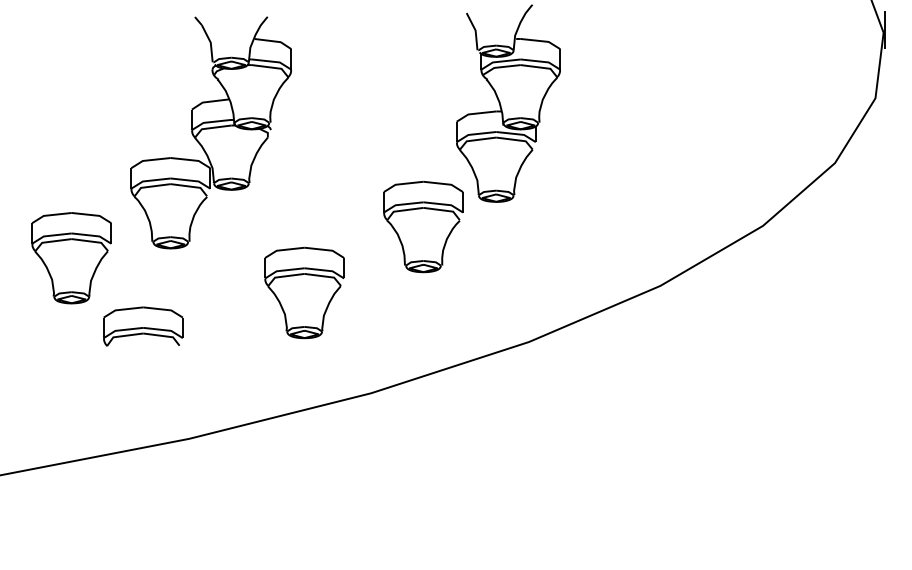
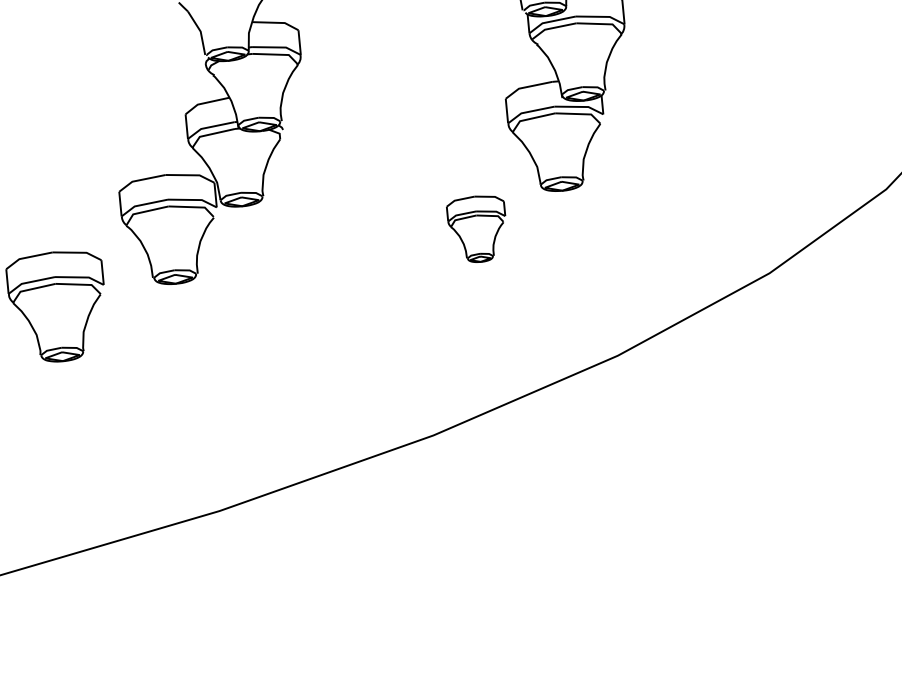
part: (423, 226) -> (477, 228), size x0.6
part: (304, 292) -> (341, 321), removed
part: (143, 326) -> (152, 380), removed

